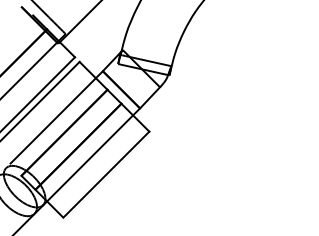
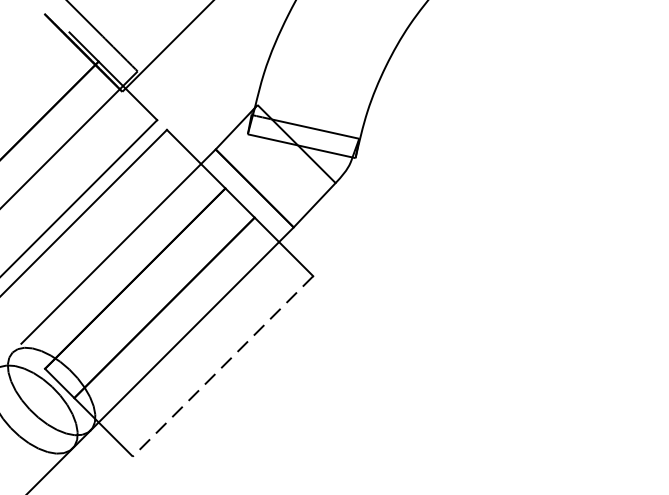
line: (106, 174) -> (223, 366), solid -> dashed

